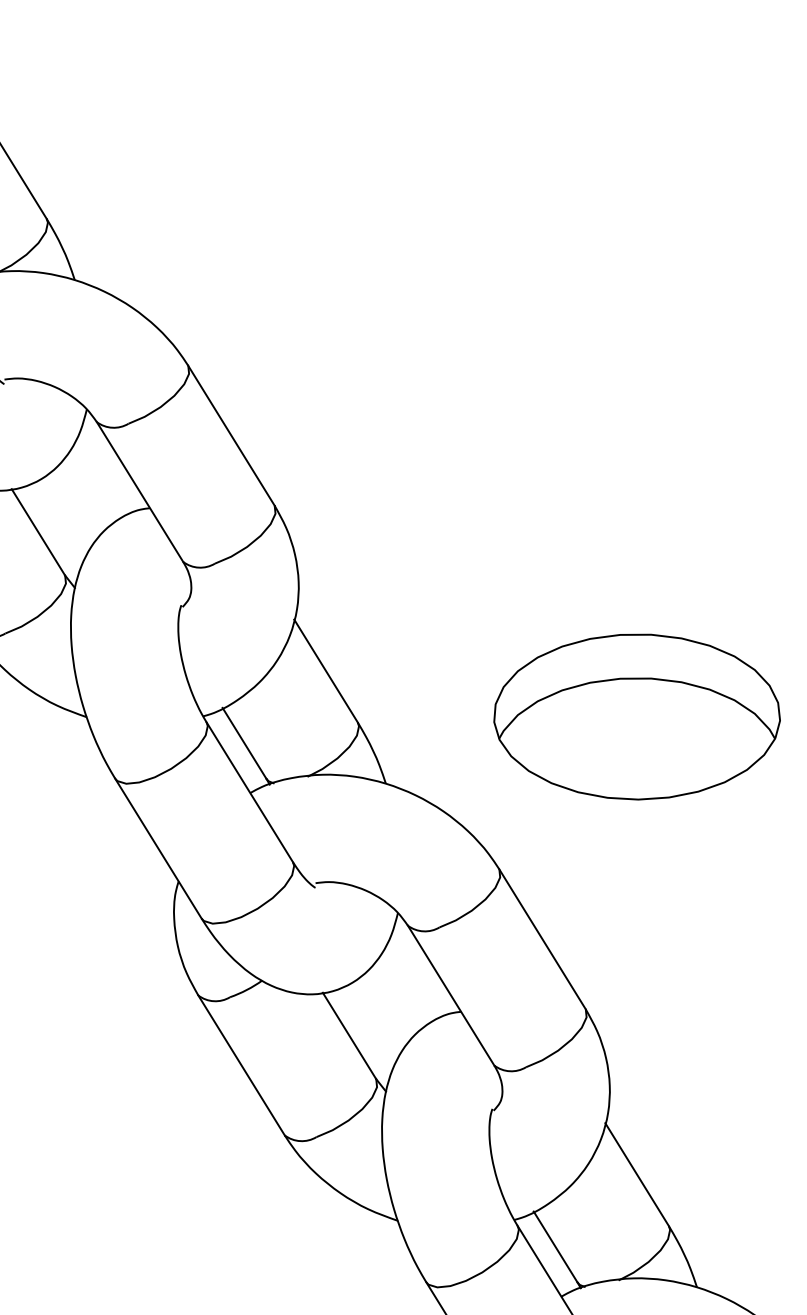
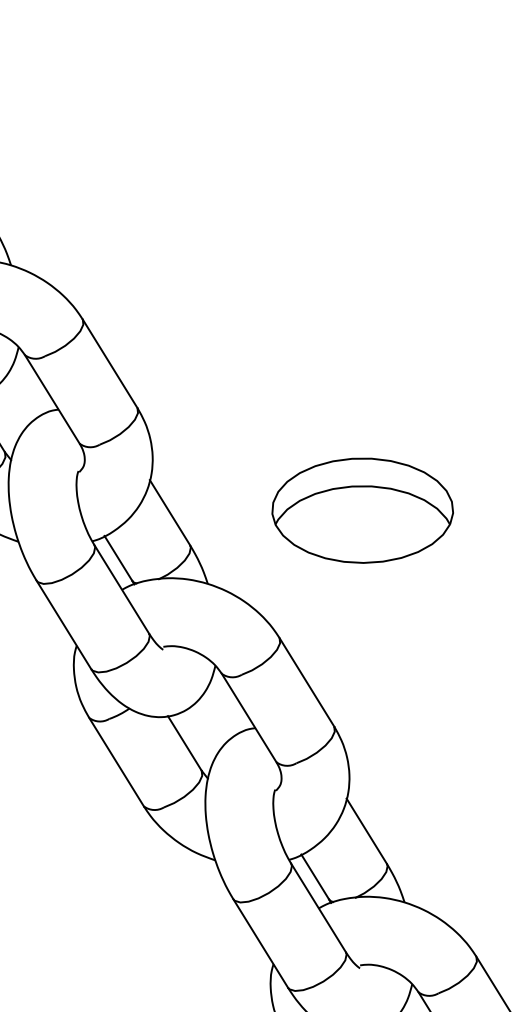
part: (636, 716) -> (362, 510), moved

